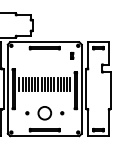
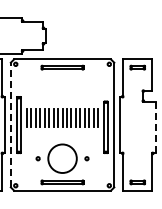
part: (71, 55) -> (100, 78), removed
line: (7, 88) -> (10, 124), solid -> dashed
line: (111, 90) -> (155, 127), solid -> dashed
circle: (44, 113) -> (62, 158), size x1.6

